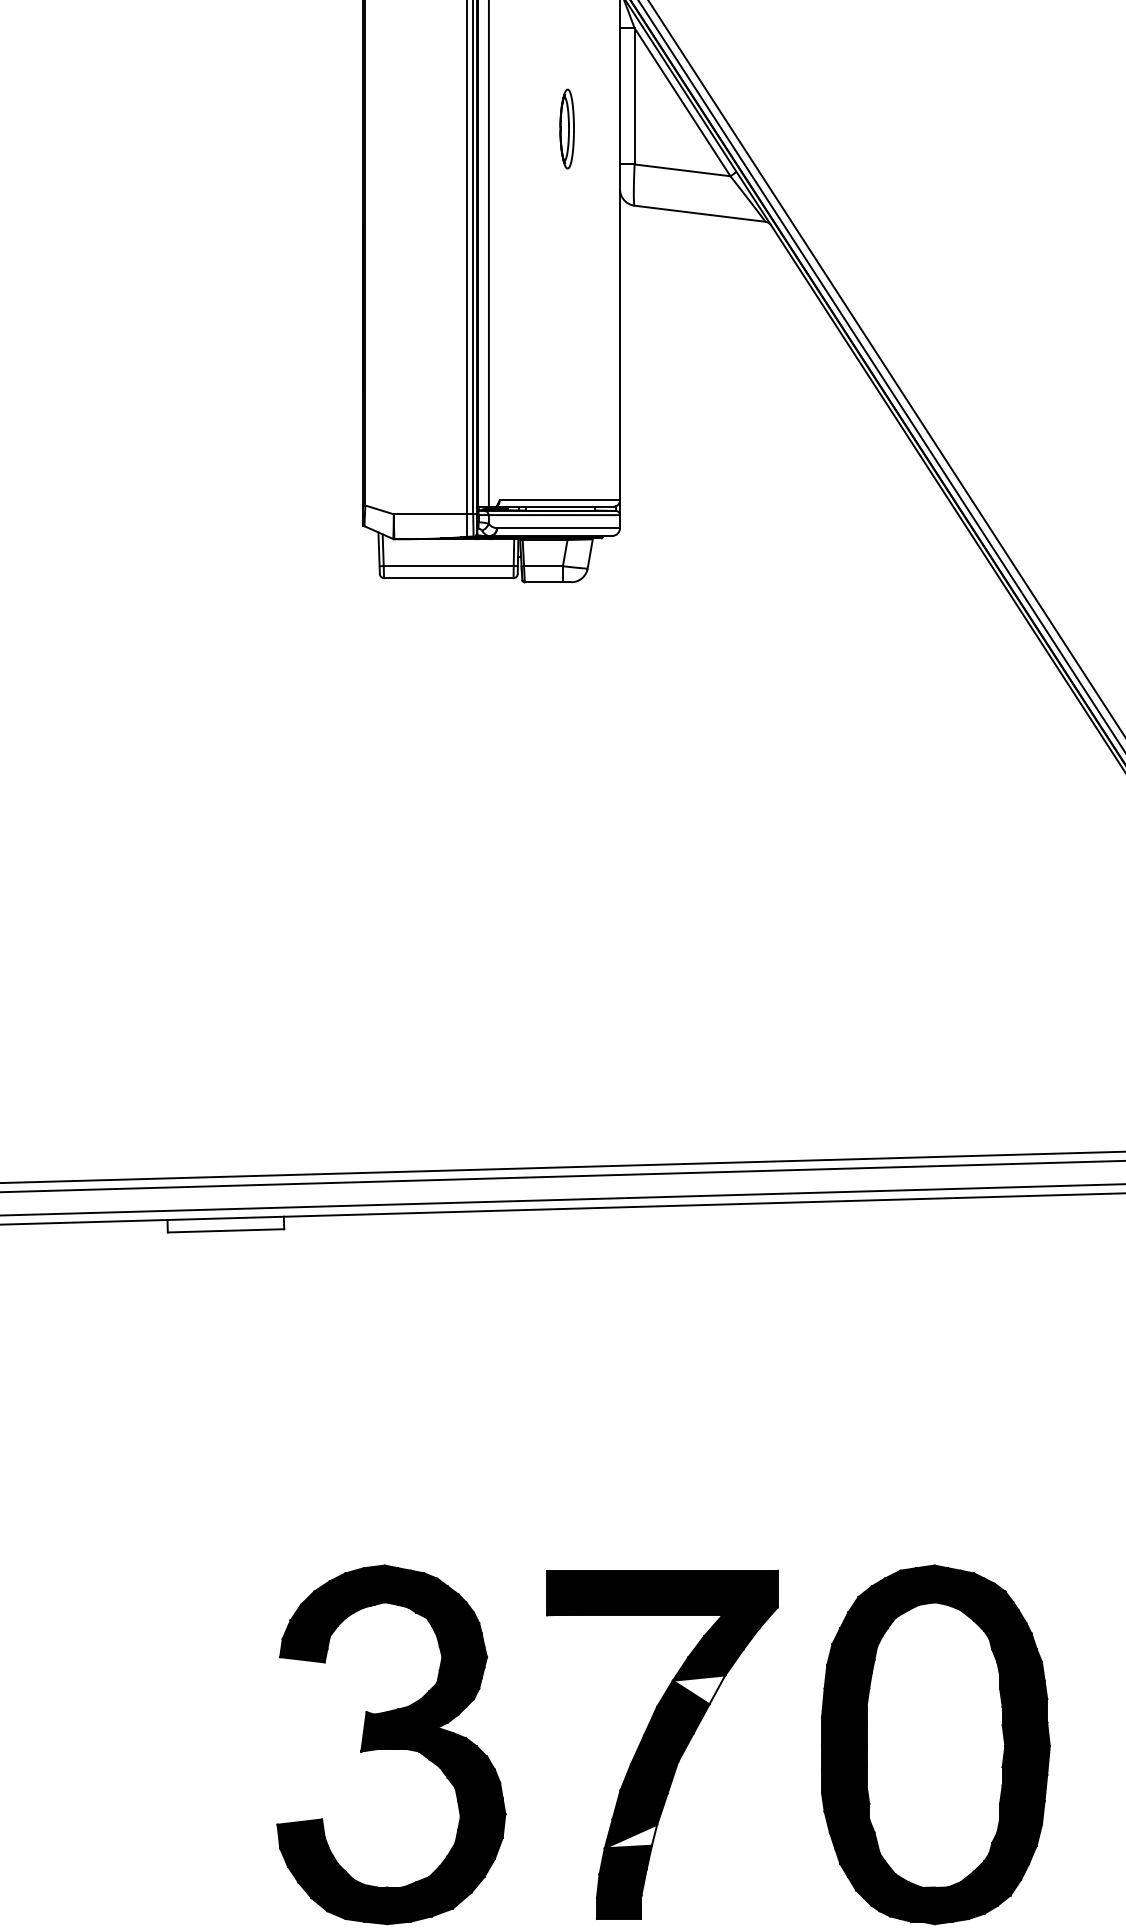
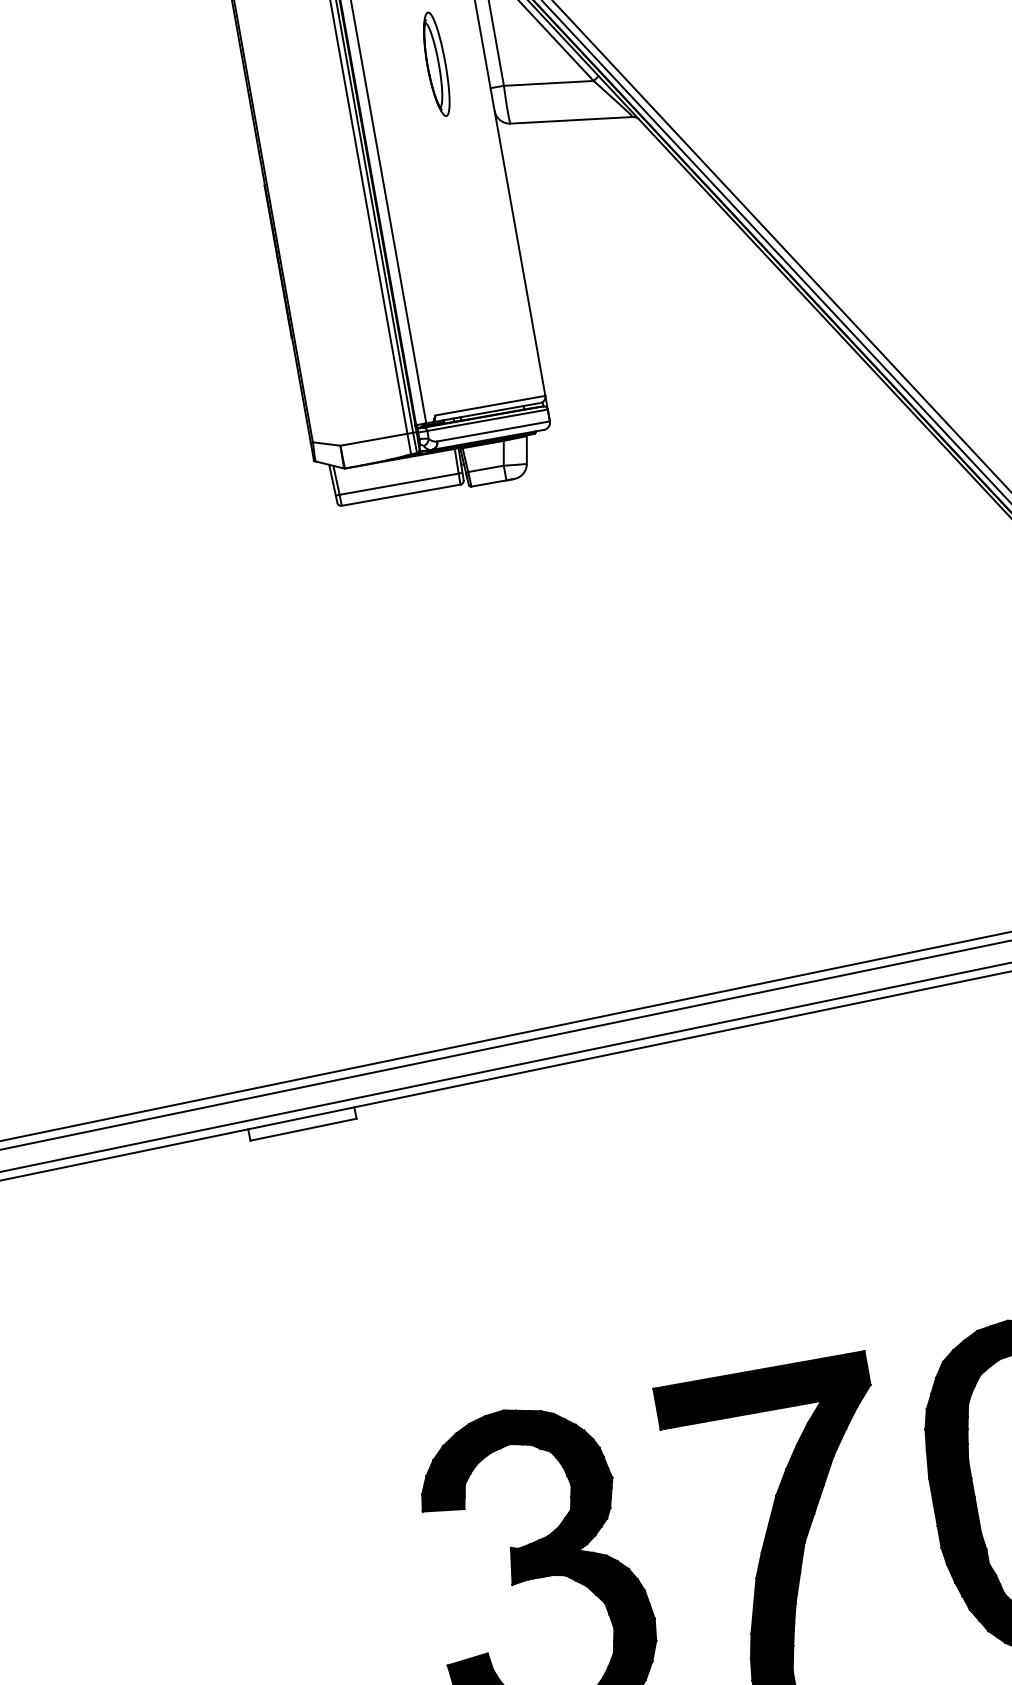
part: (566, 128) -> (435, 63), size x1.43
fill: (698, 1689) -> (811, 1472), added
fill: (630, 1836) -> (773, 1618), added

